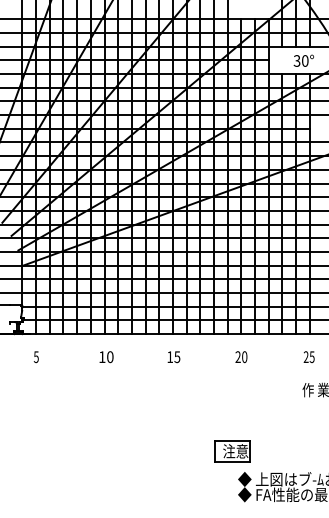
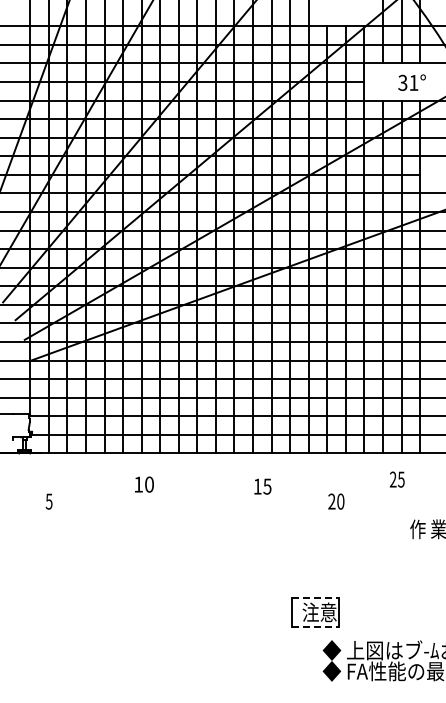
text: (304, 60) -> (413, 82), 30° -> 31°
text: (35, 357) -> (48, 501), moved
text: (173, 357) -> (262, 486), moved
text: (241, 357) -> (336, 501), moved
text: (309, 357) -> (397, 479), moved
line: (232, 440) -> (315, 597), solid -> dashed
line: (232, 462) -> (315, 627), solid -> dashed

